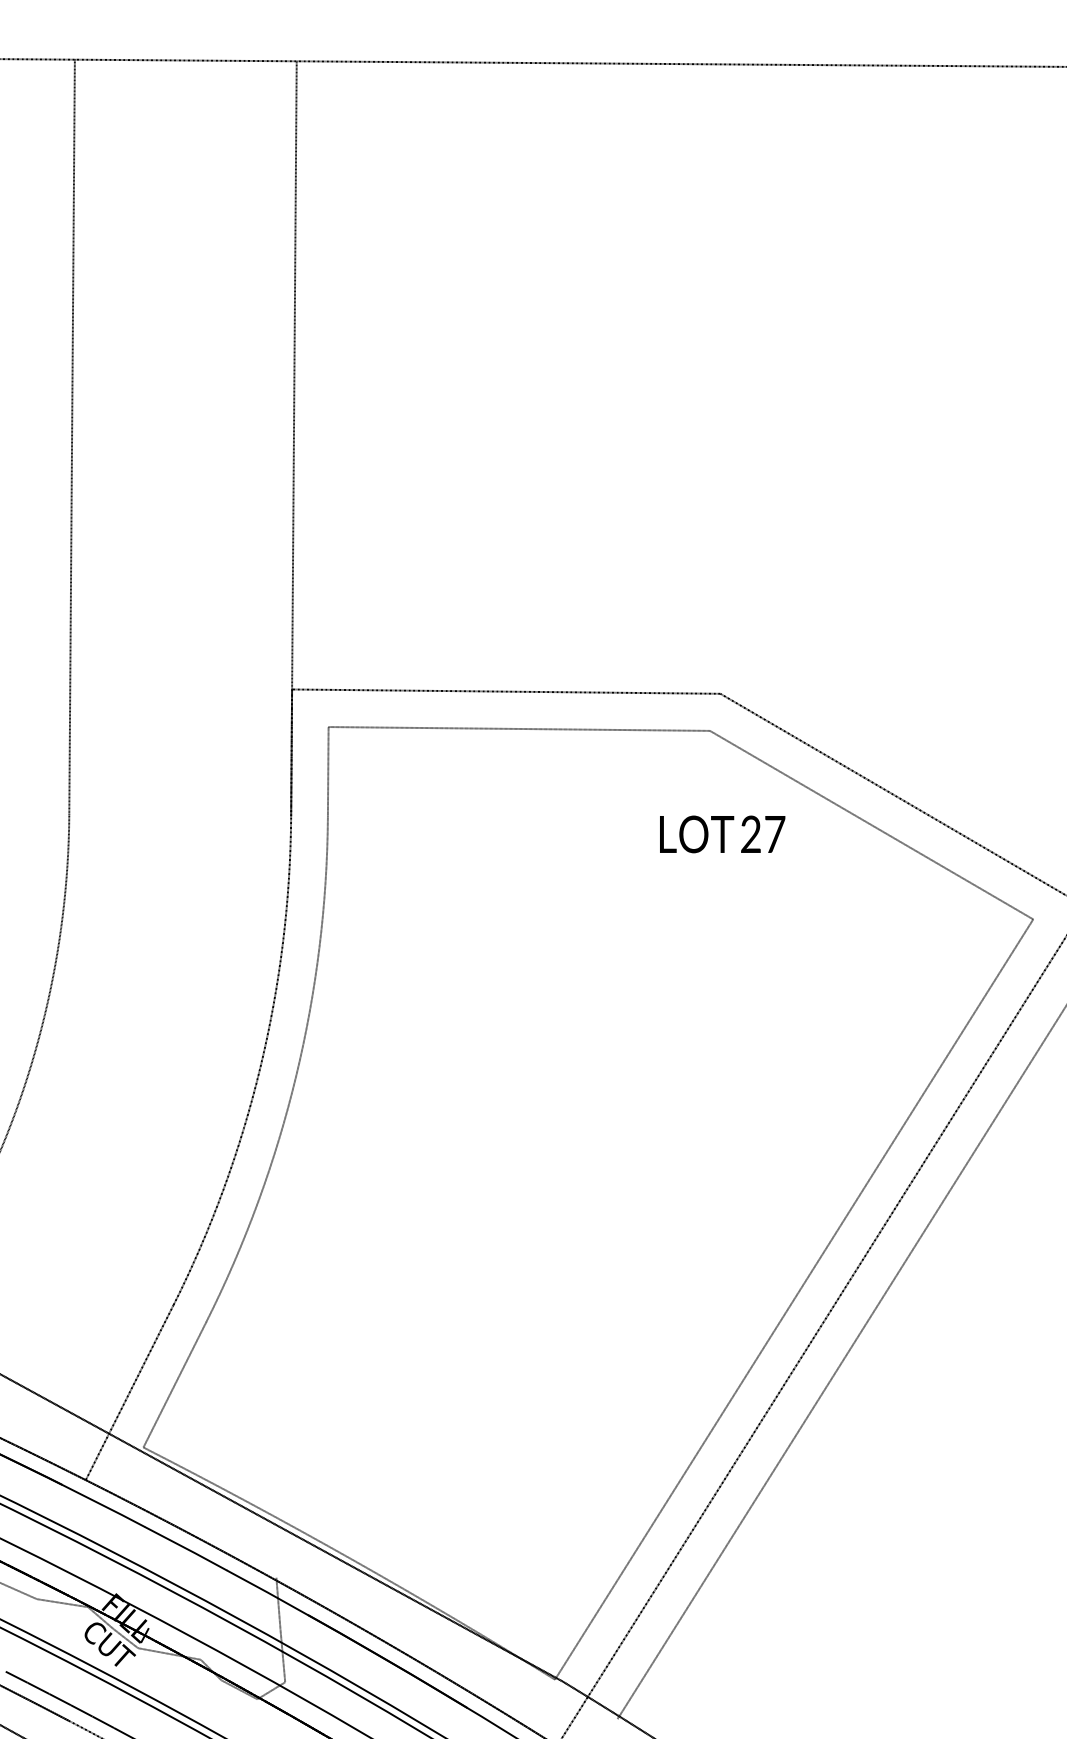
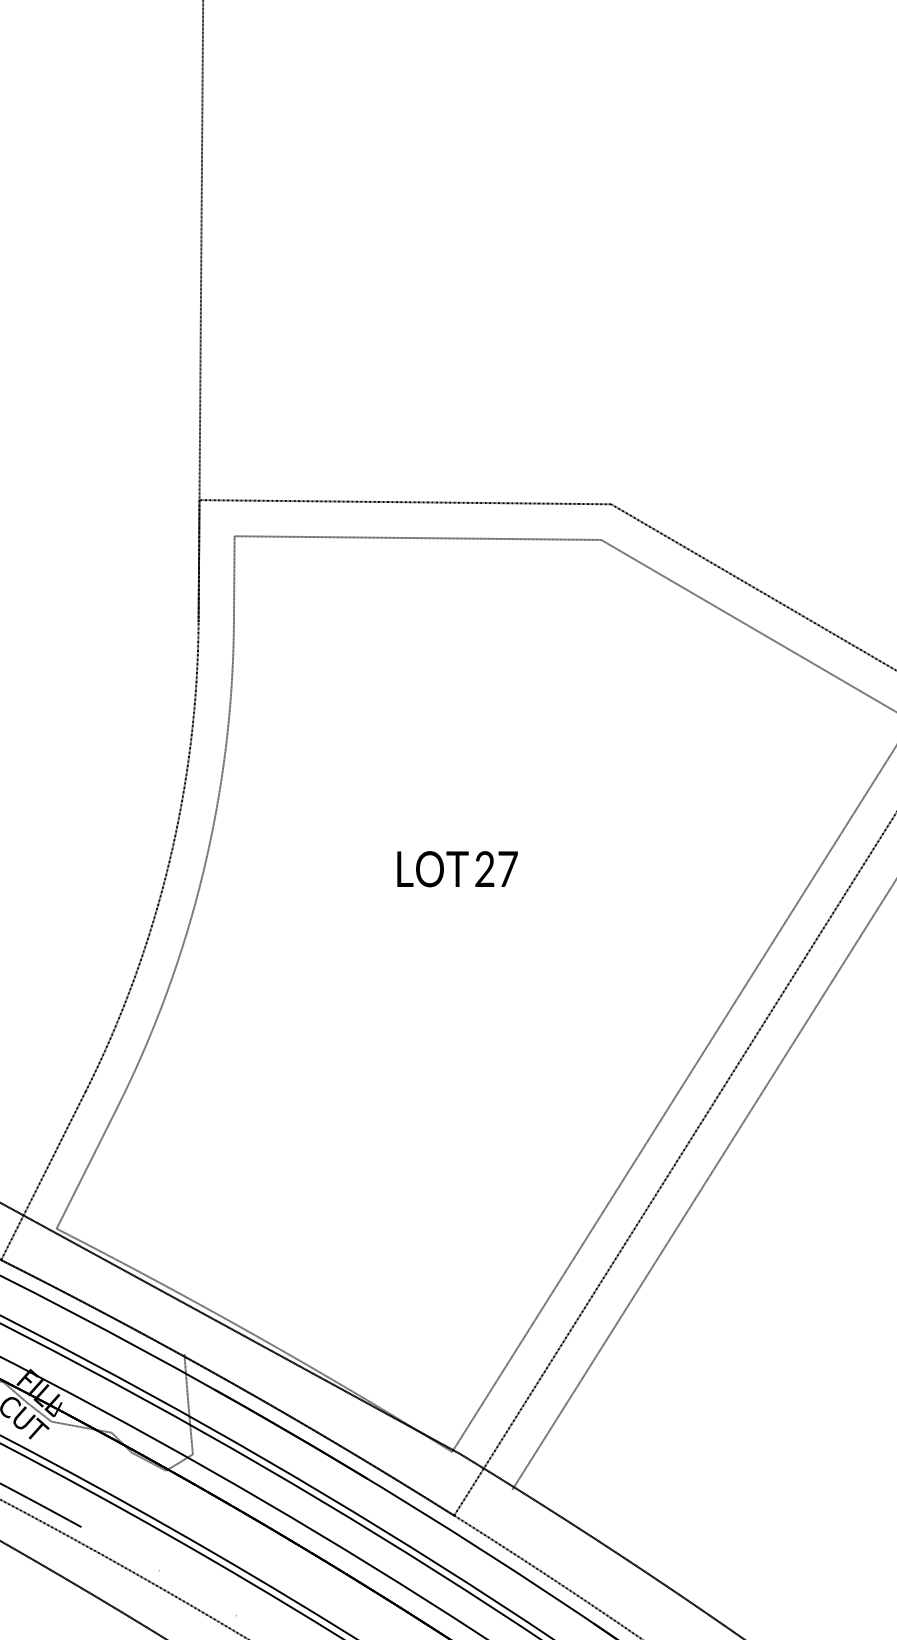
text: (722, 834) -> (457, 869), moved

